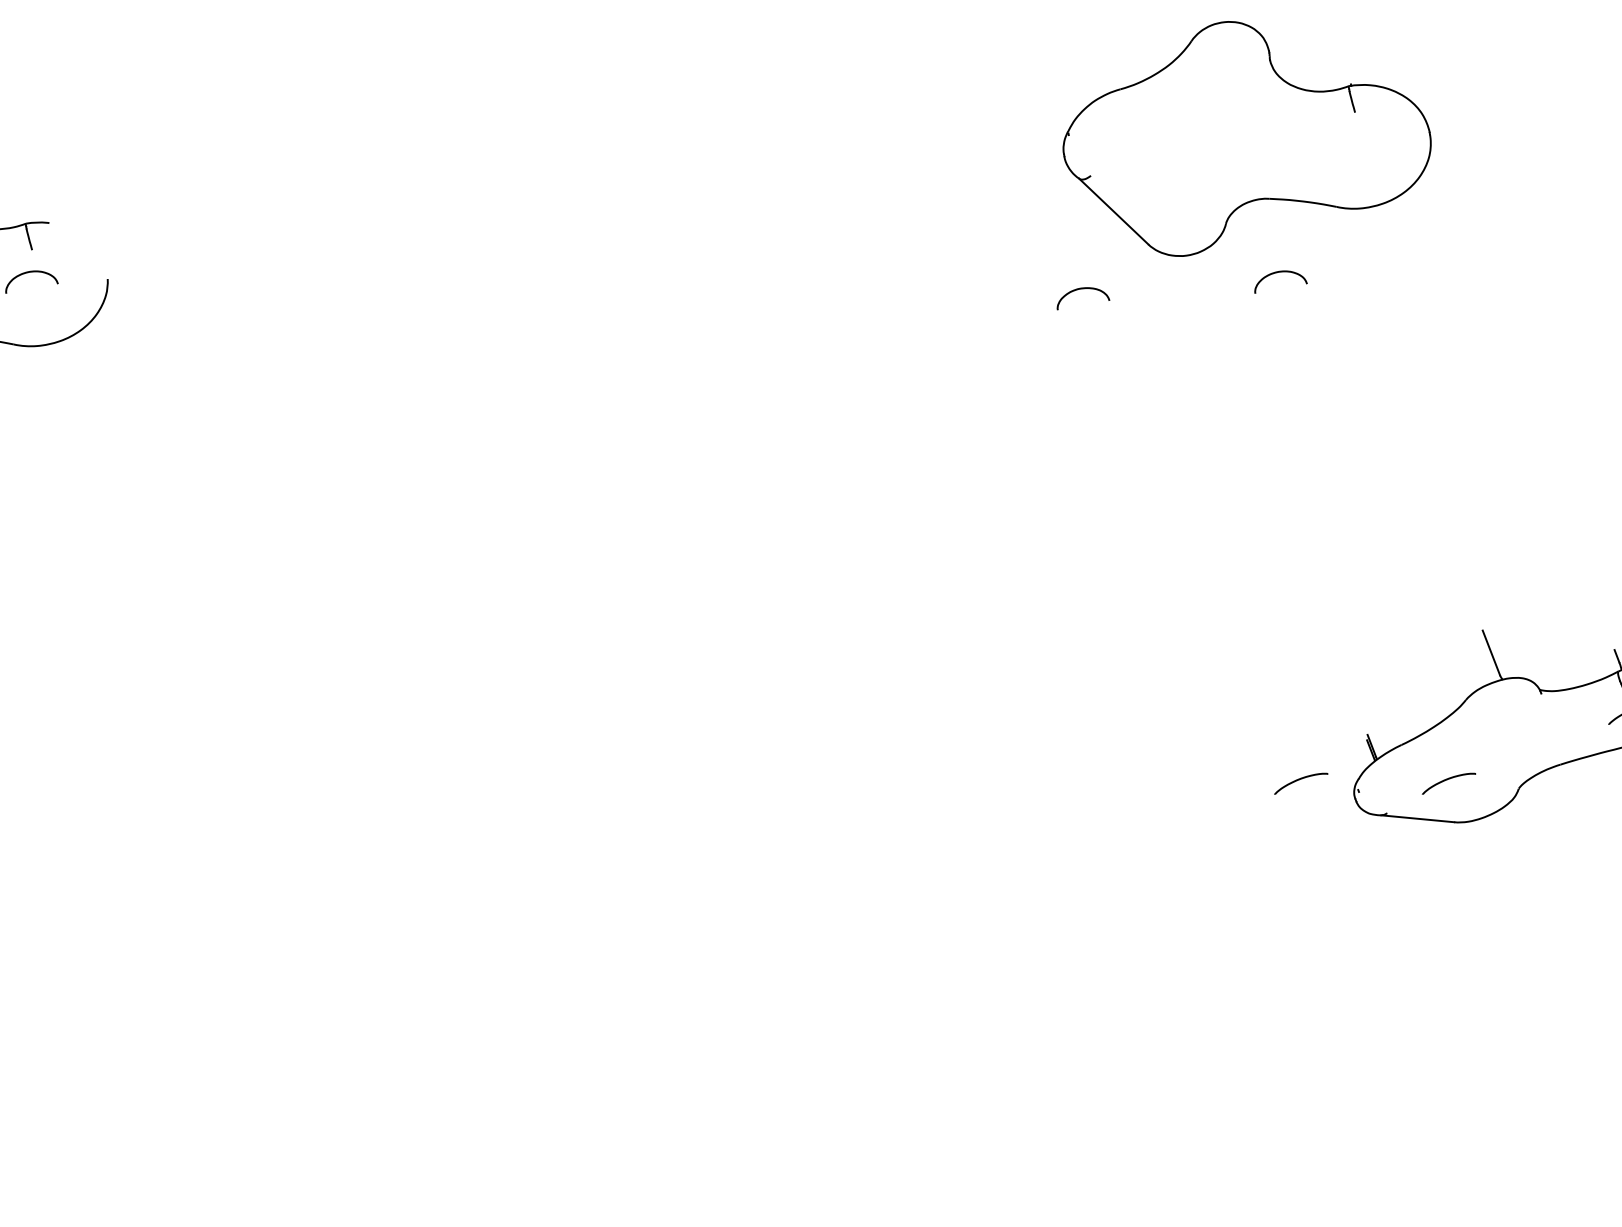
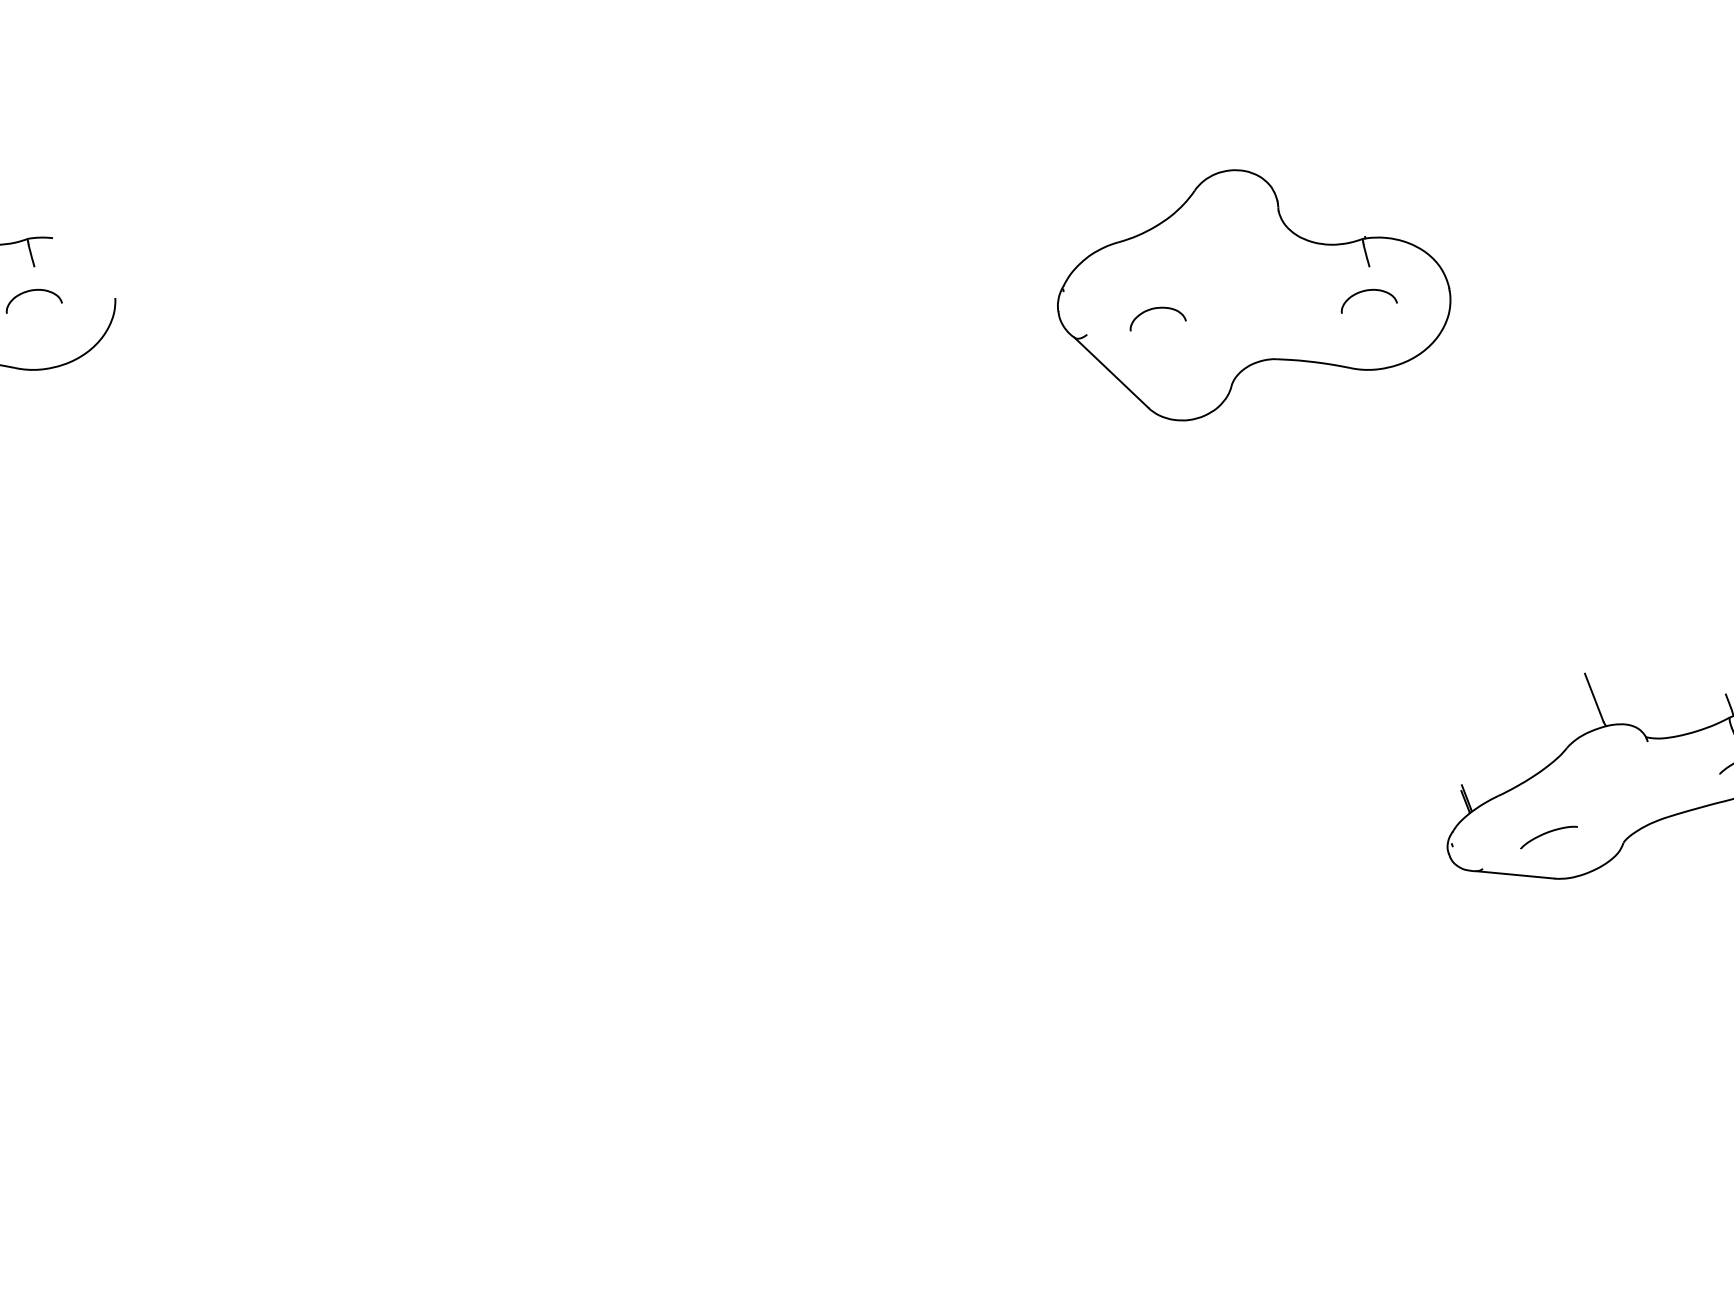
part: (1247, 139) -> (1254, 295), moved
curve: (1300, 780) -> (1390, 833), removed

